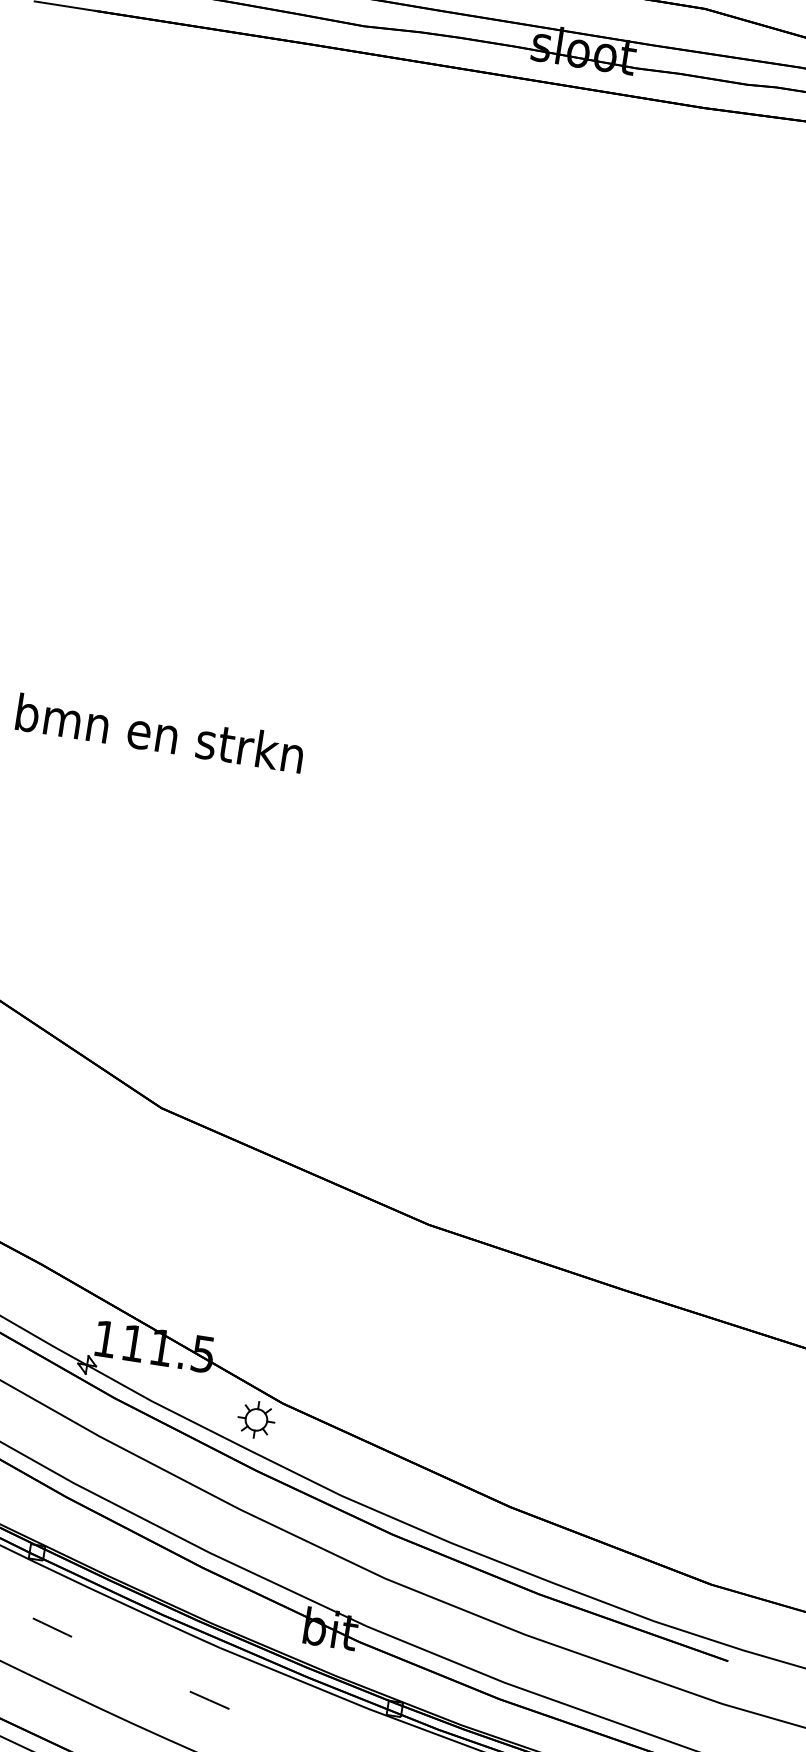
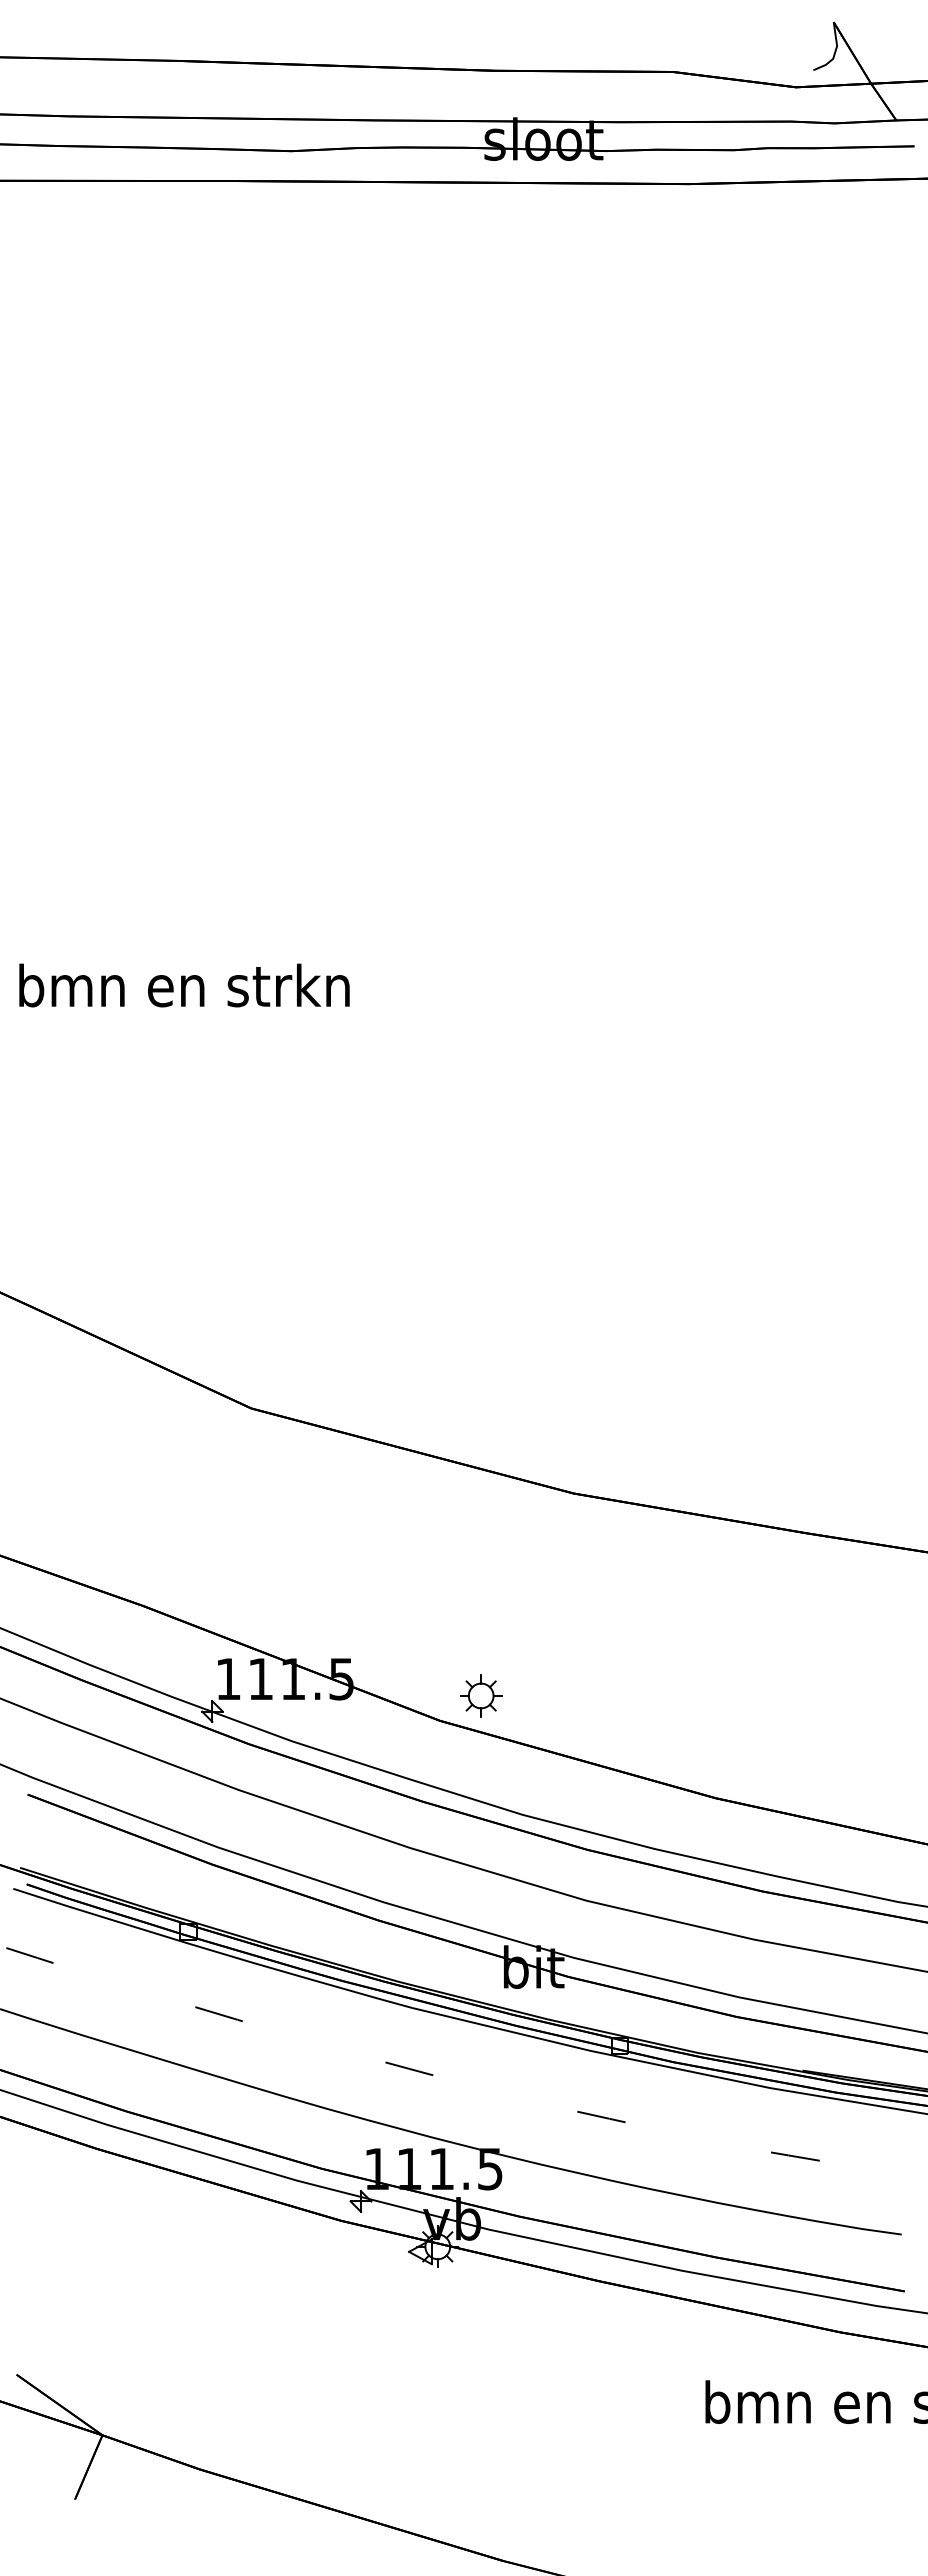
part: (256, 1419) -> (481, 1695), moved

